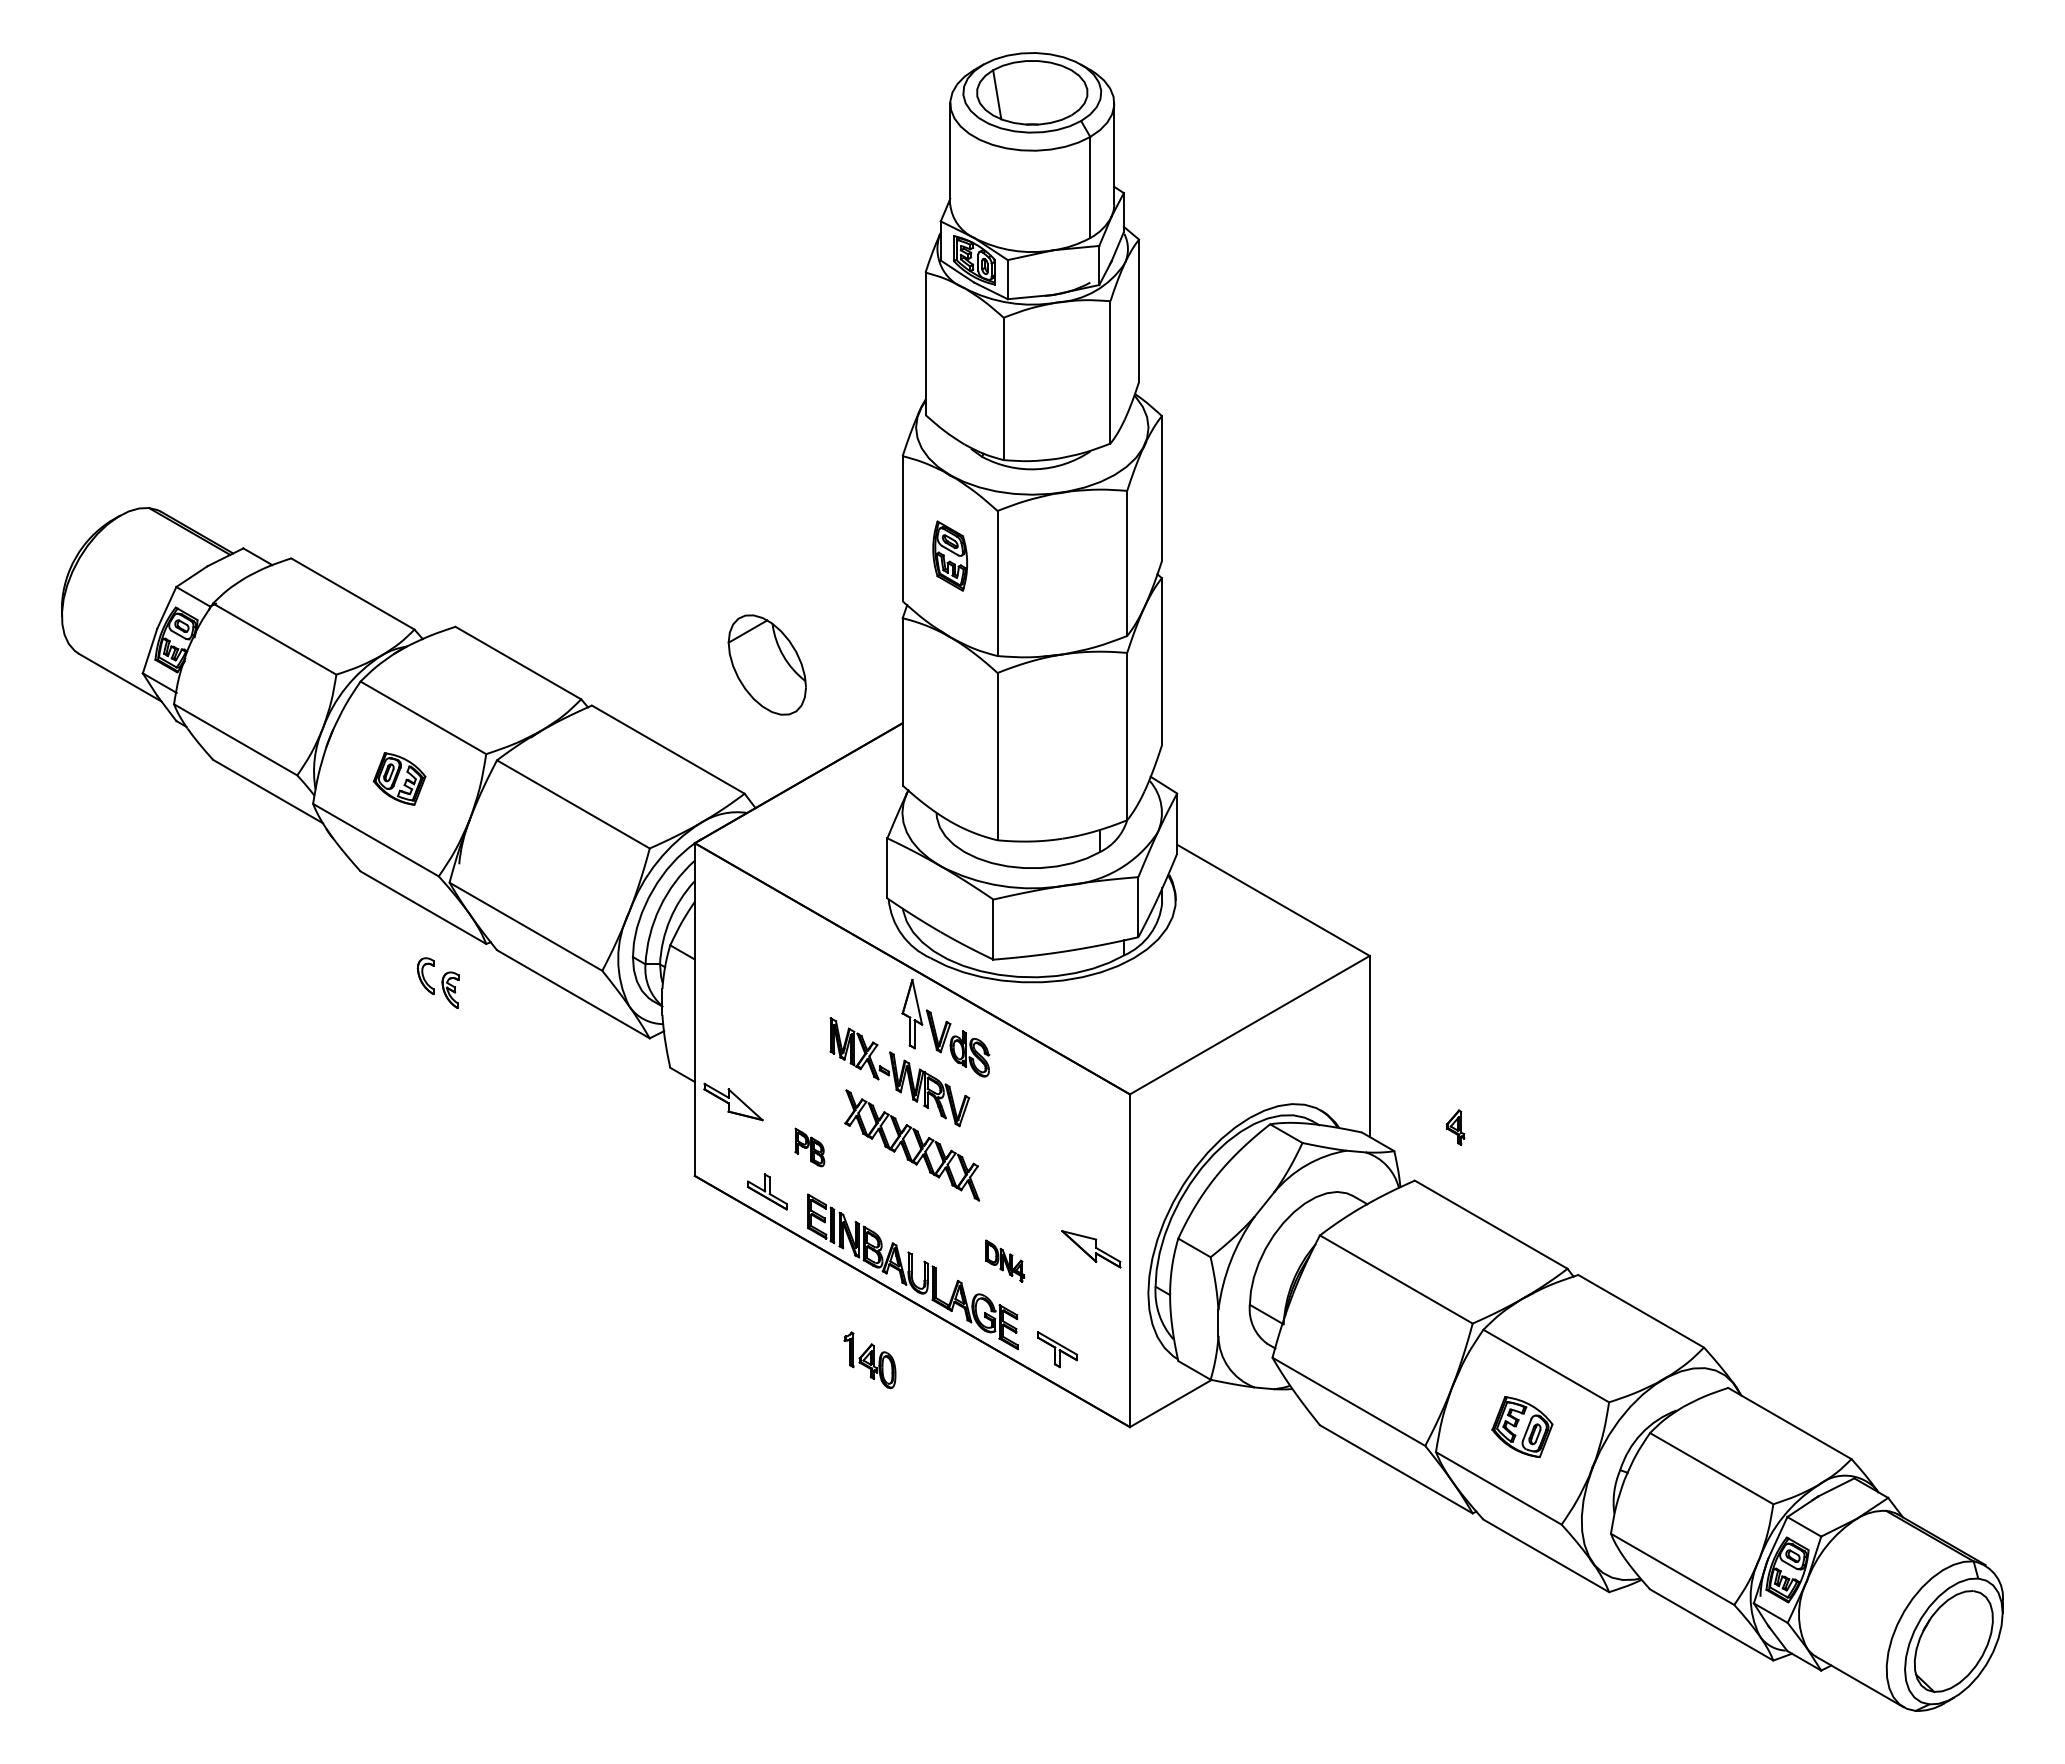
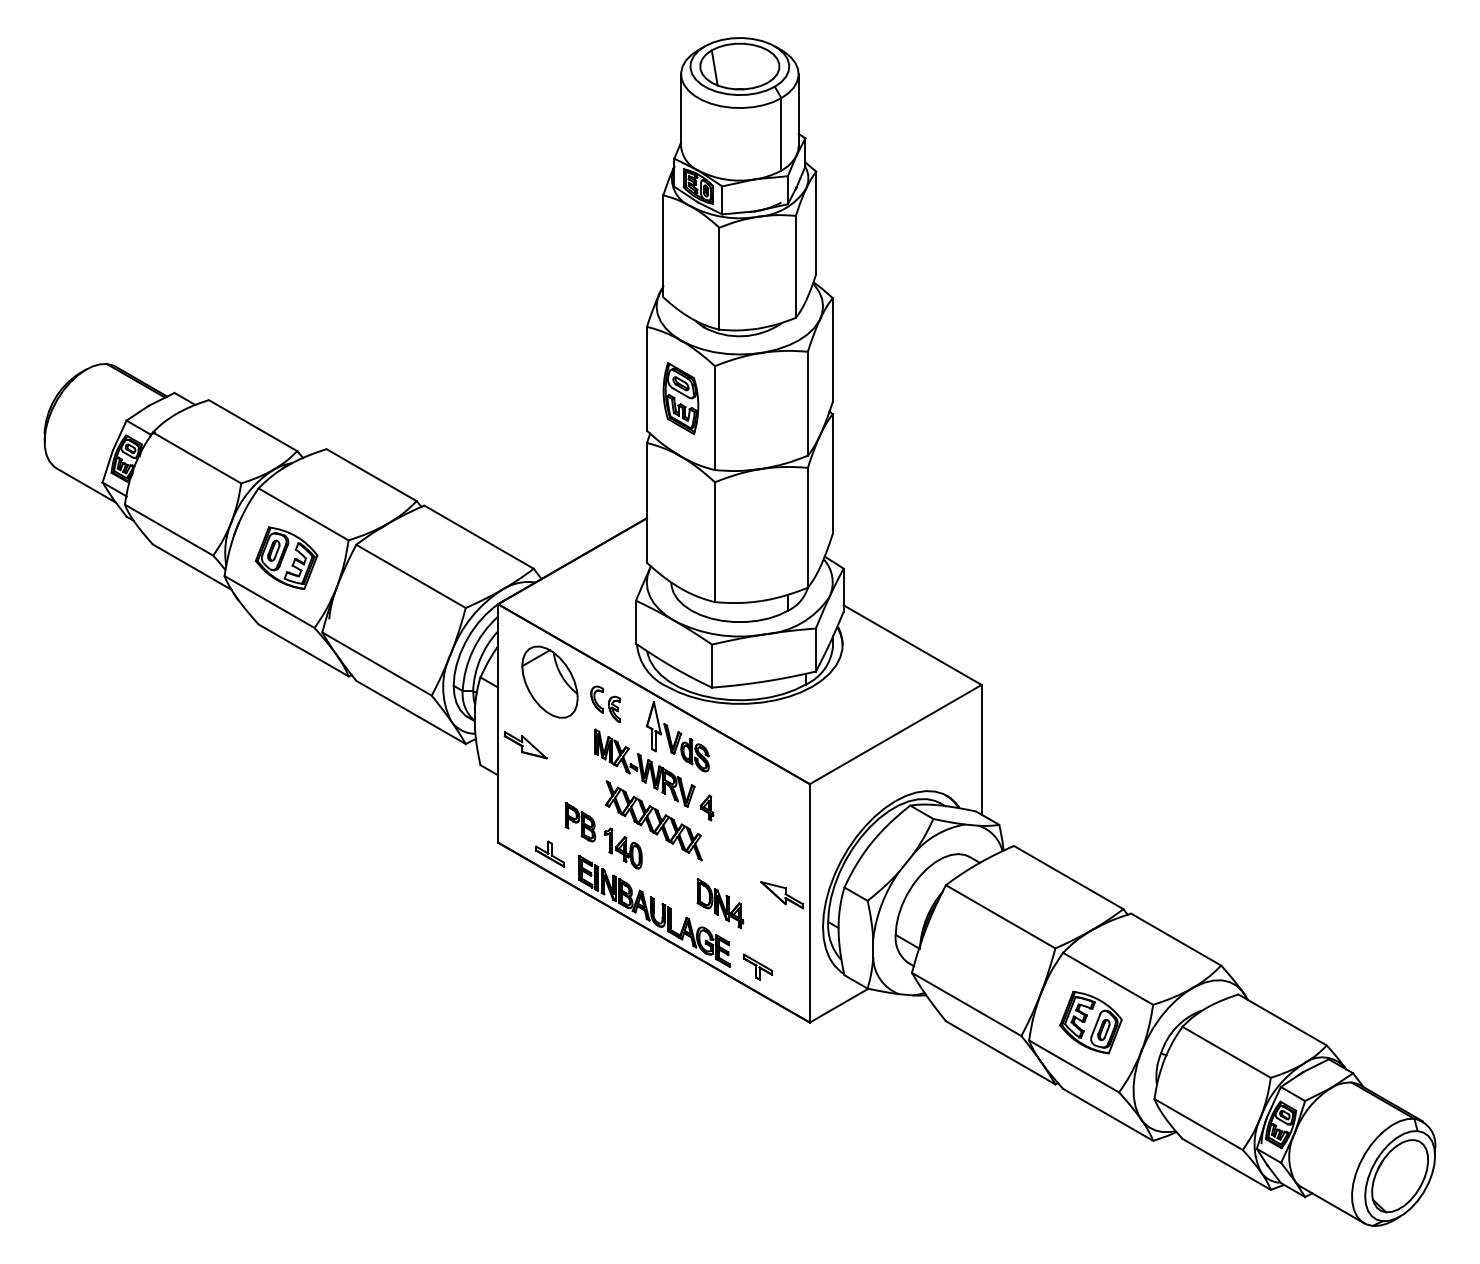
part: (950, 555) -> (681, 398), size x1.43
part: (766, 664) -> (549, 681), moved
part: (399, 778) -> (286, 557), size x1.67
part: (437, 982) -> (605, 704), moved
part: (733, 1101) -> (525, 744), moved
part: (1455, 1127) -> (707, 807), moved
part: (809, 1147) -> (580, 822), size x1.43
part: (1004, 1260) -> (719, 903), size x1.67
part: (869, 1360) -> (623, 848), moved
part: (1522, 1426) -> (1091, 1022), size x1.43

